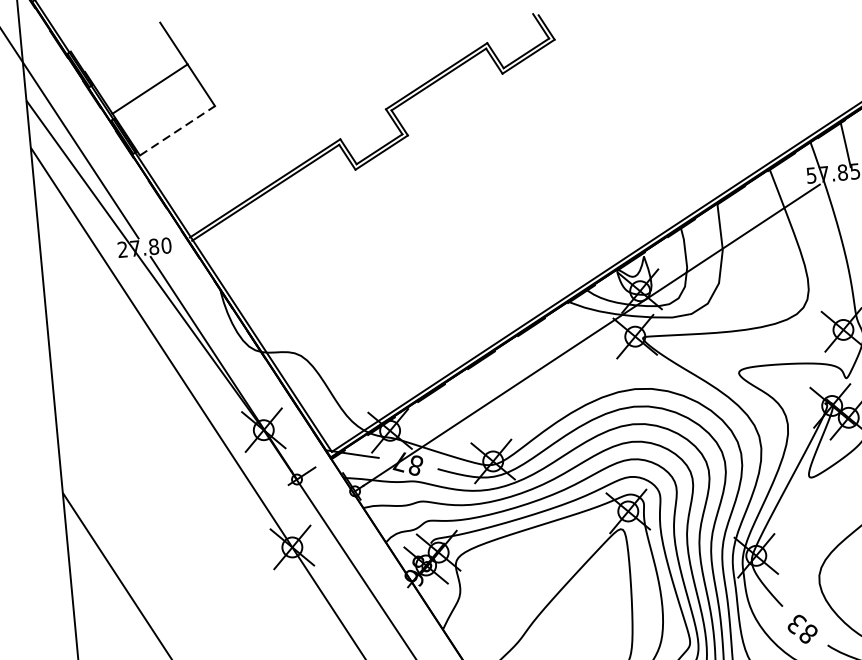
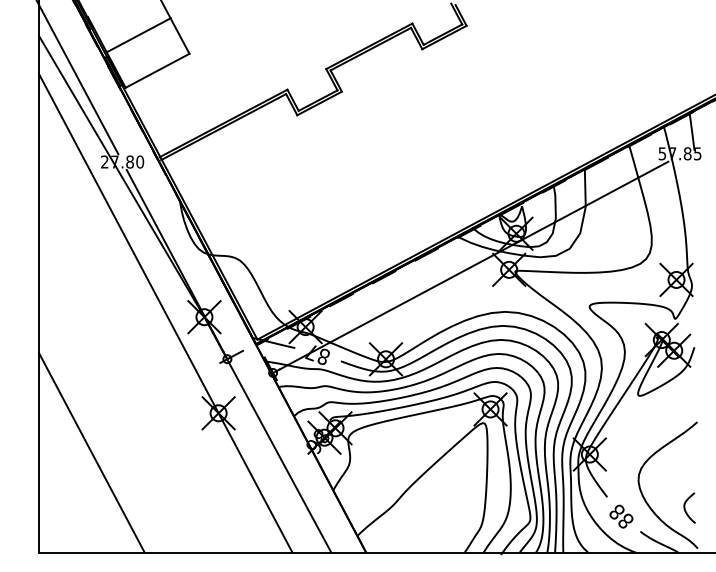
line: (177, 130) -> (157, 70), dashed -> solid
text: (797, 624) -> (617, 512), 83 -> 88

